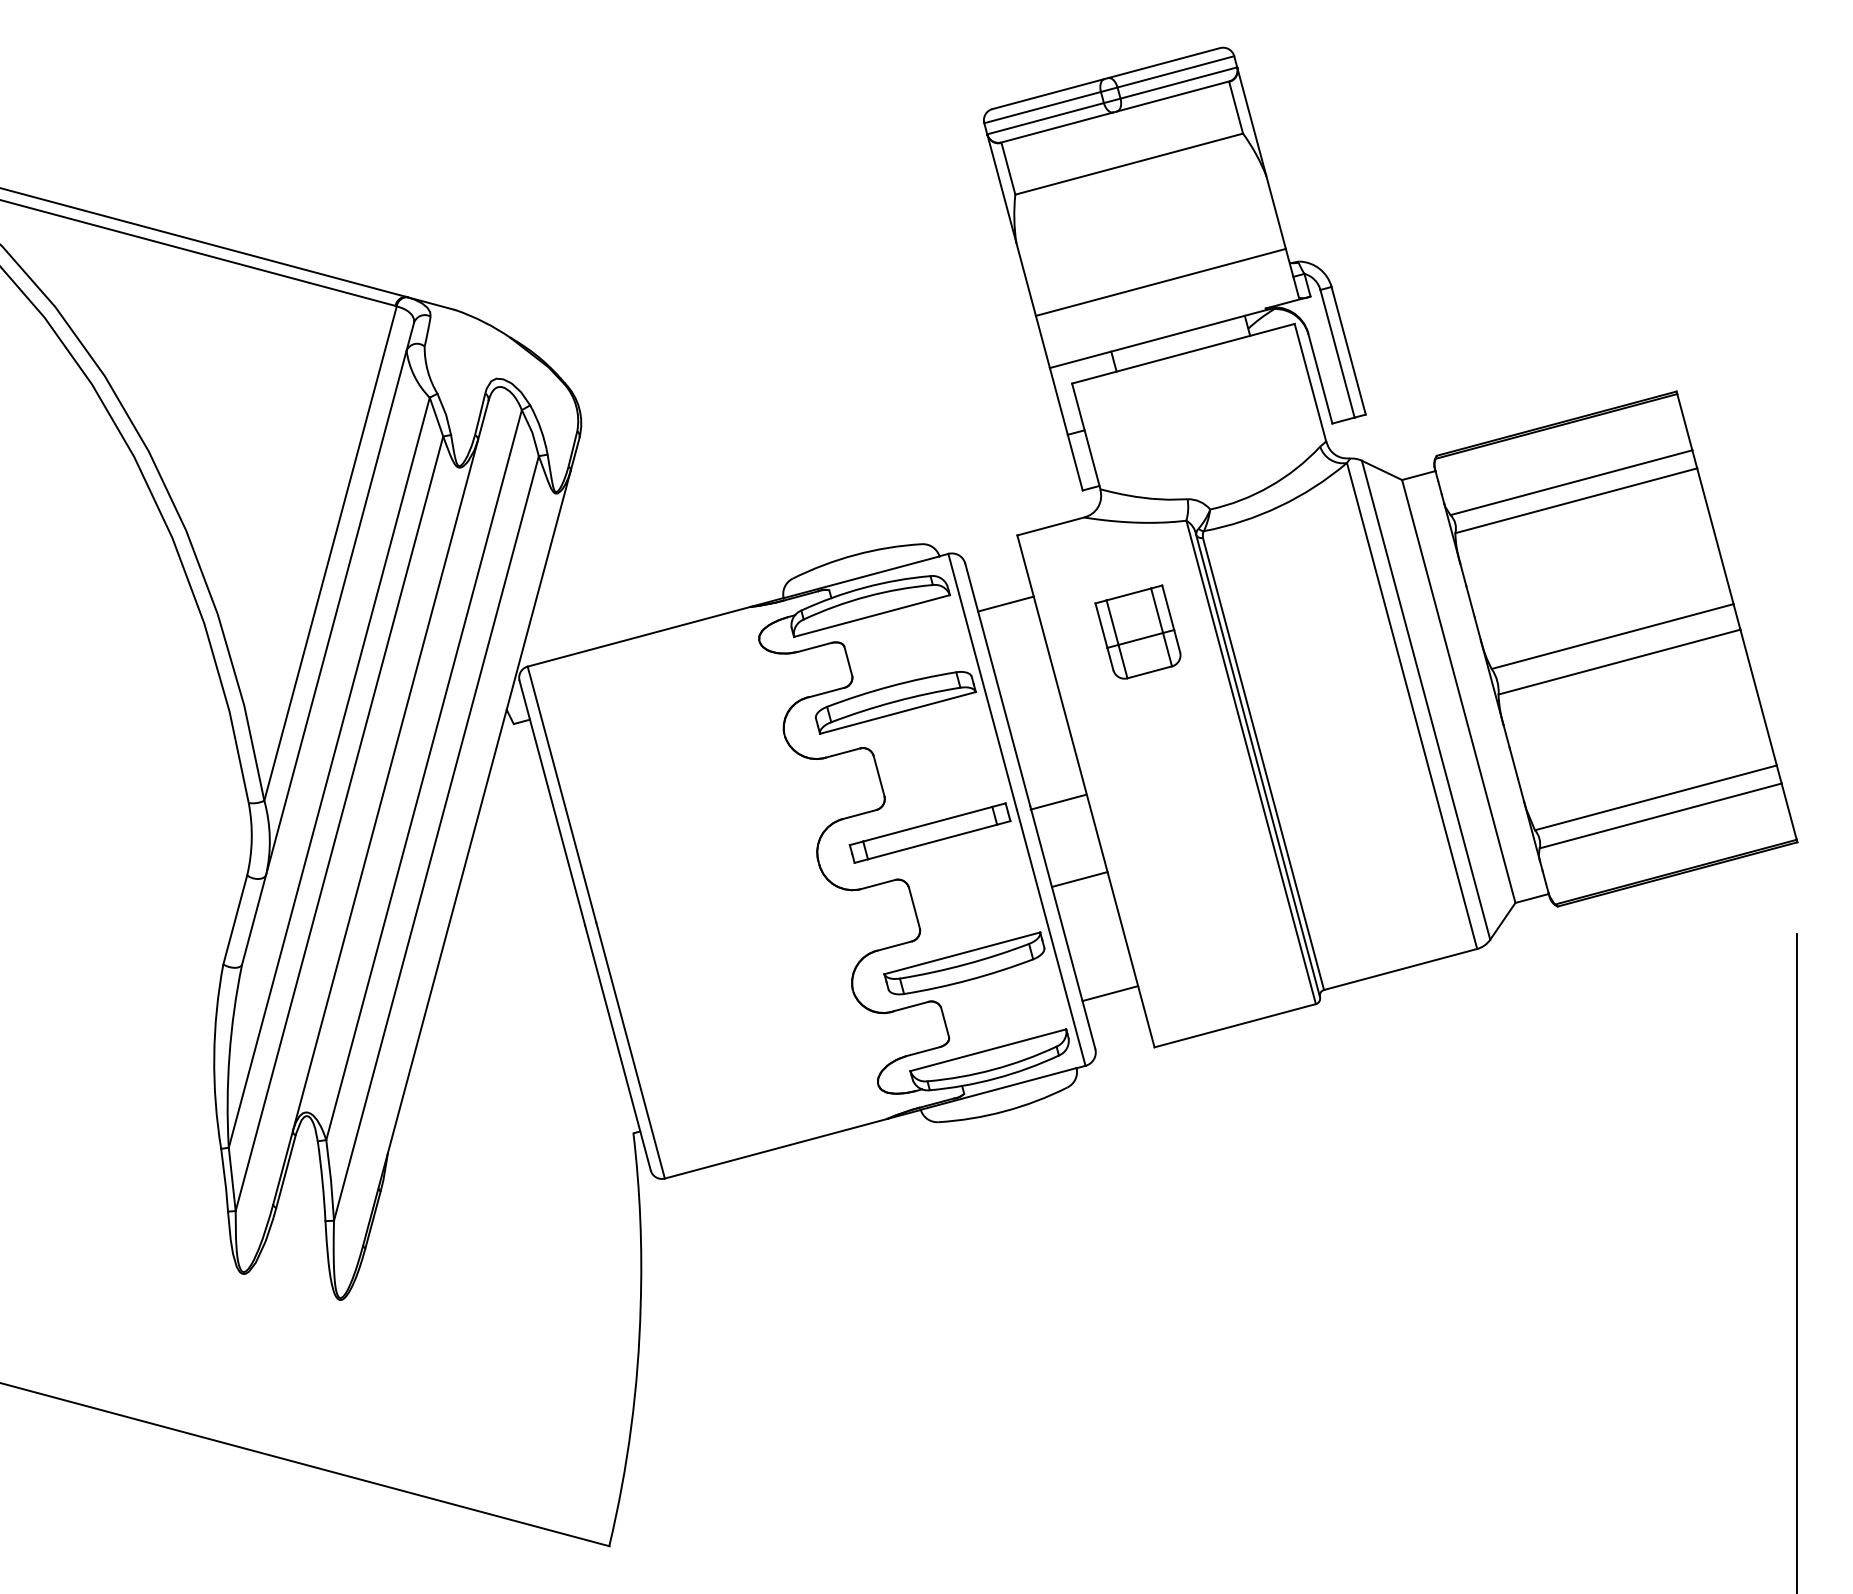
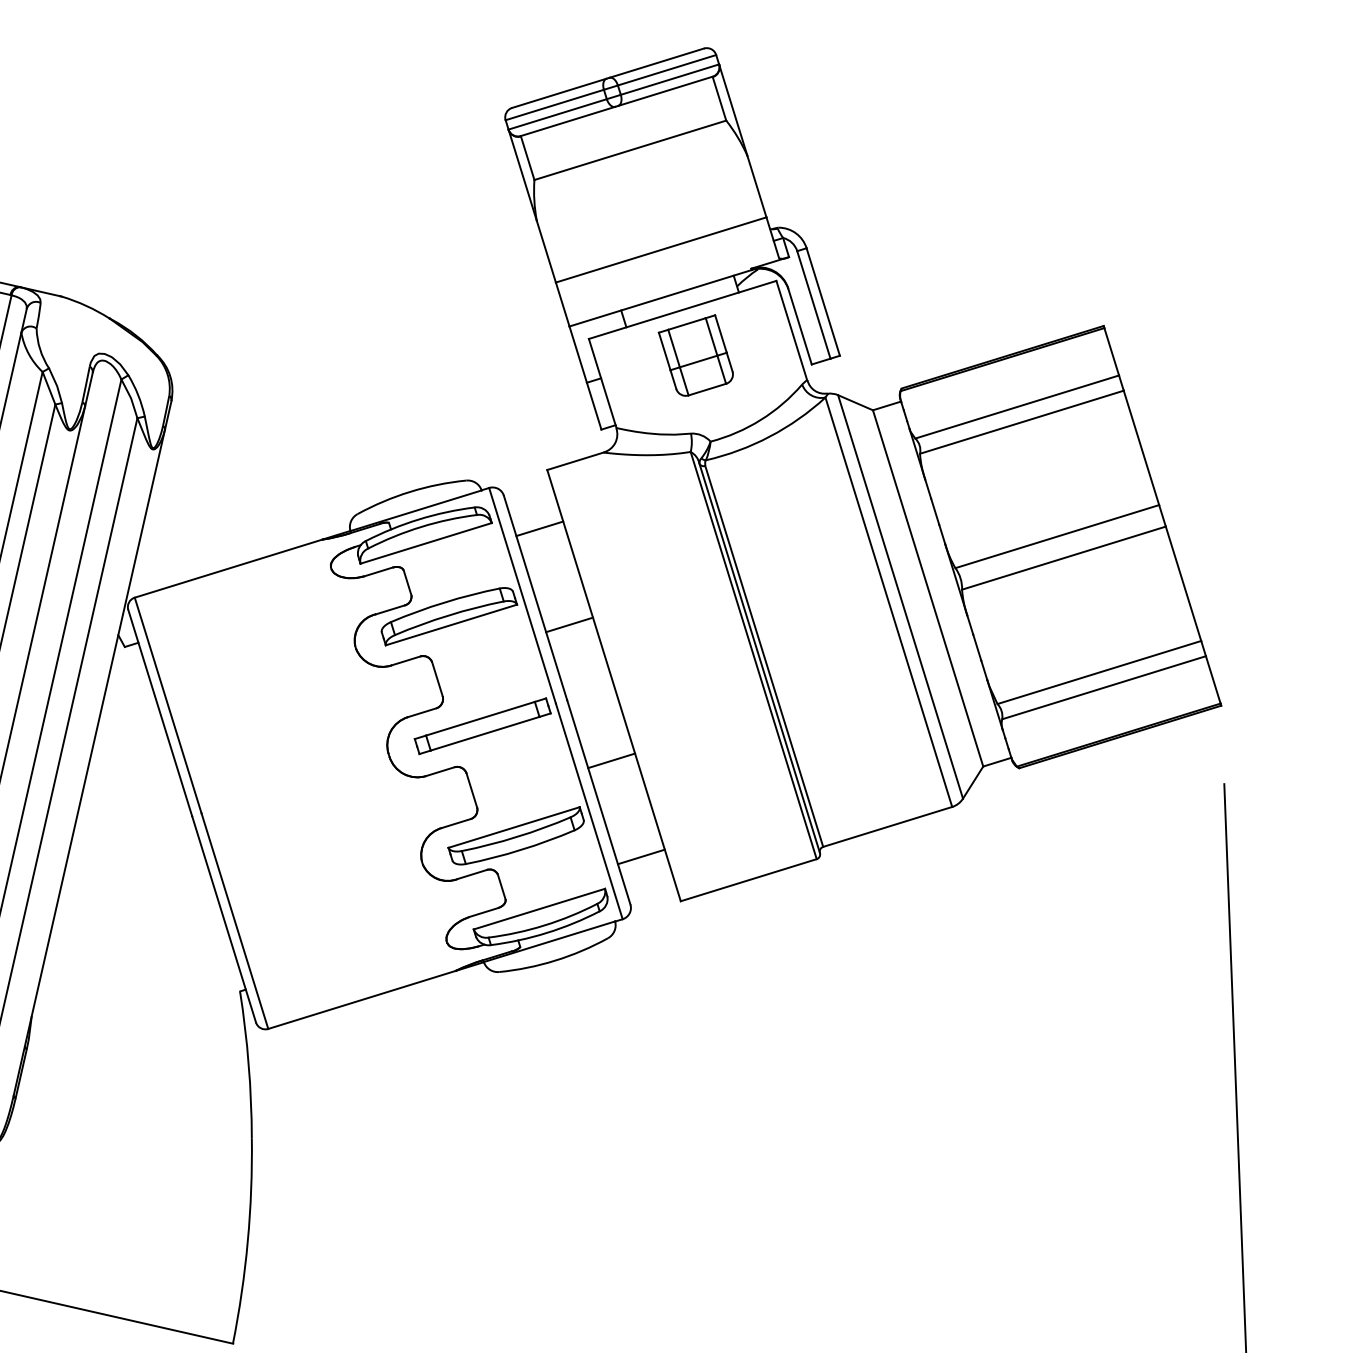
part: (1137, 631) -> (695, 355), moved
line: (1058, 801) -> (569, 624), moved

